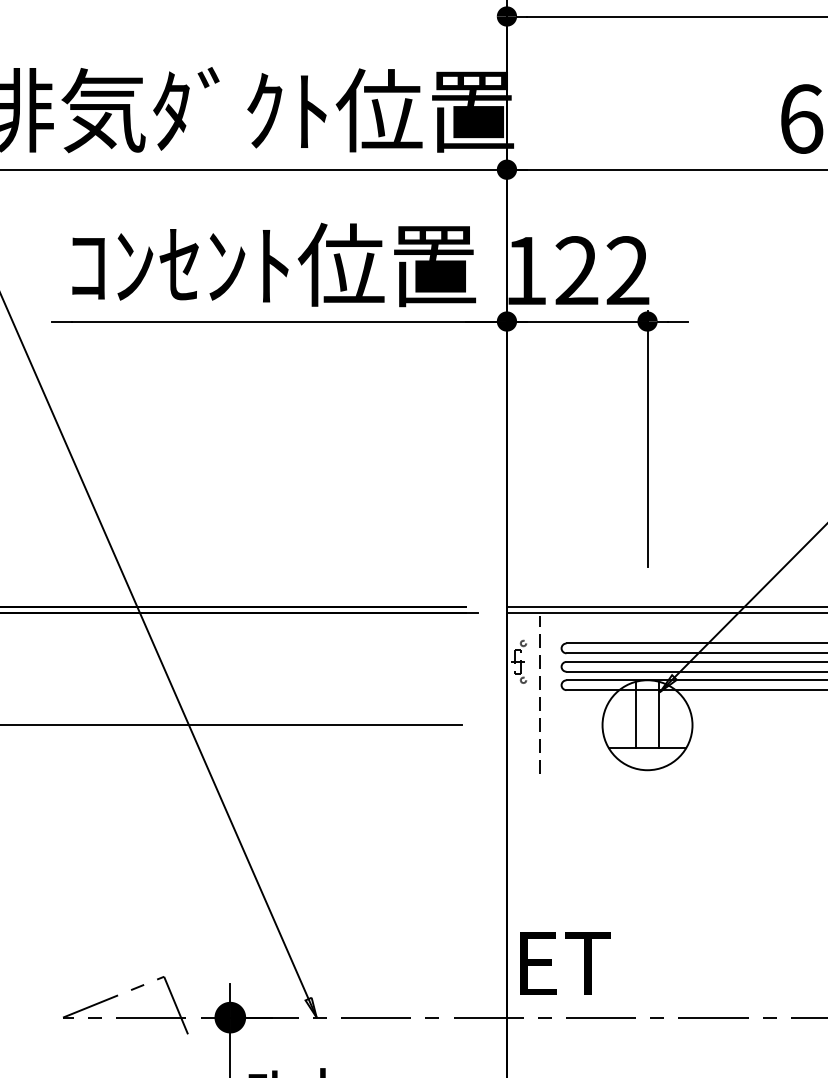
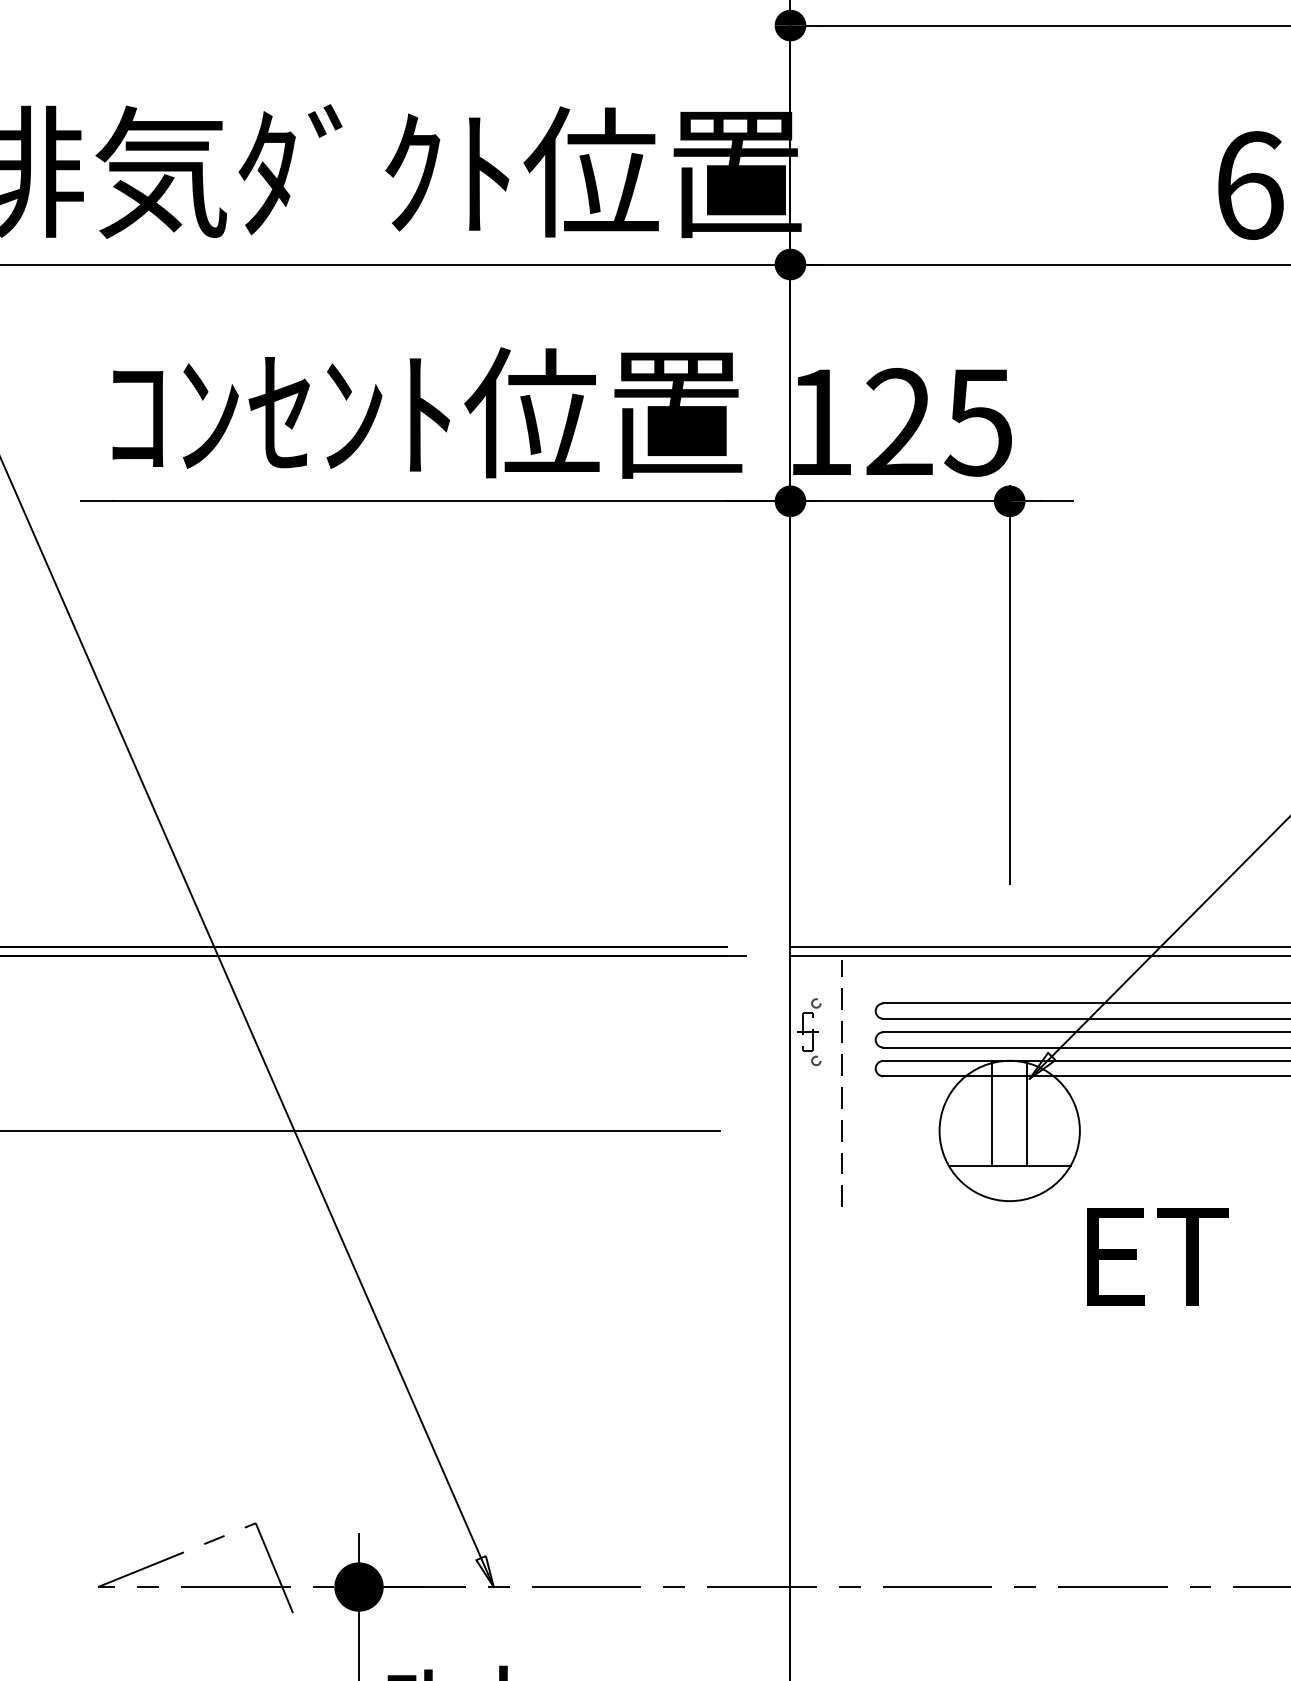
text: (627, 270) -> (978, 421), 122 -> 125
text: (565, 963) -> (1157, 1256), moved

